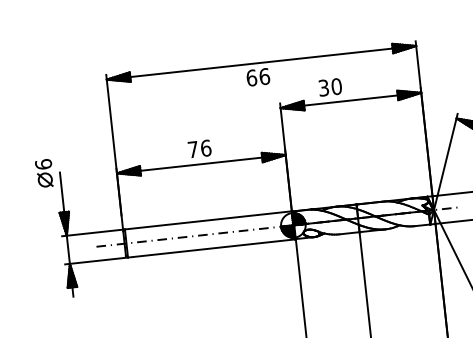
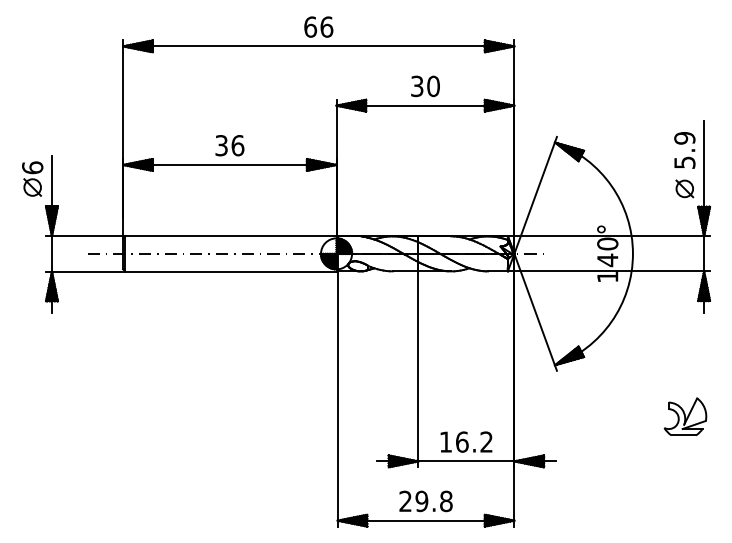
text: (258, 76) -> (318, 26), moved
text: (330, 87) -> (425, 86), moved
text: (193, 149) -> (221, 145), 76 -> 36
part: (44, 172) -> (32, 178), moved

